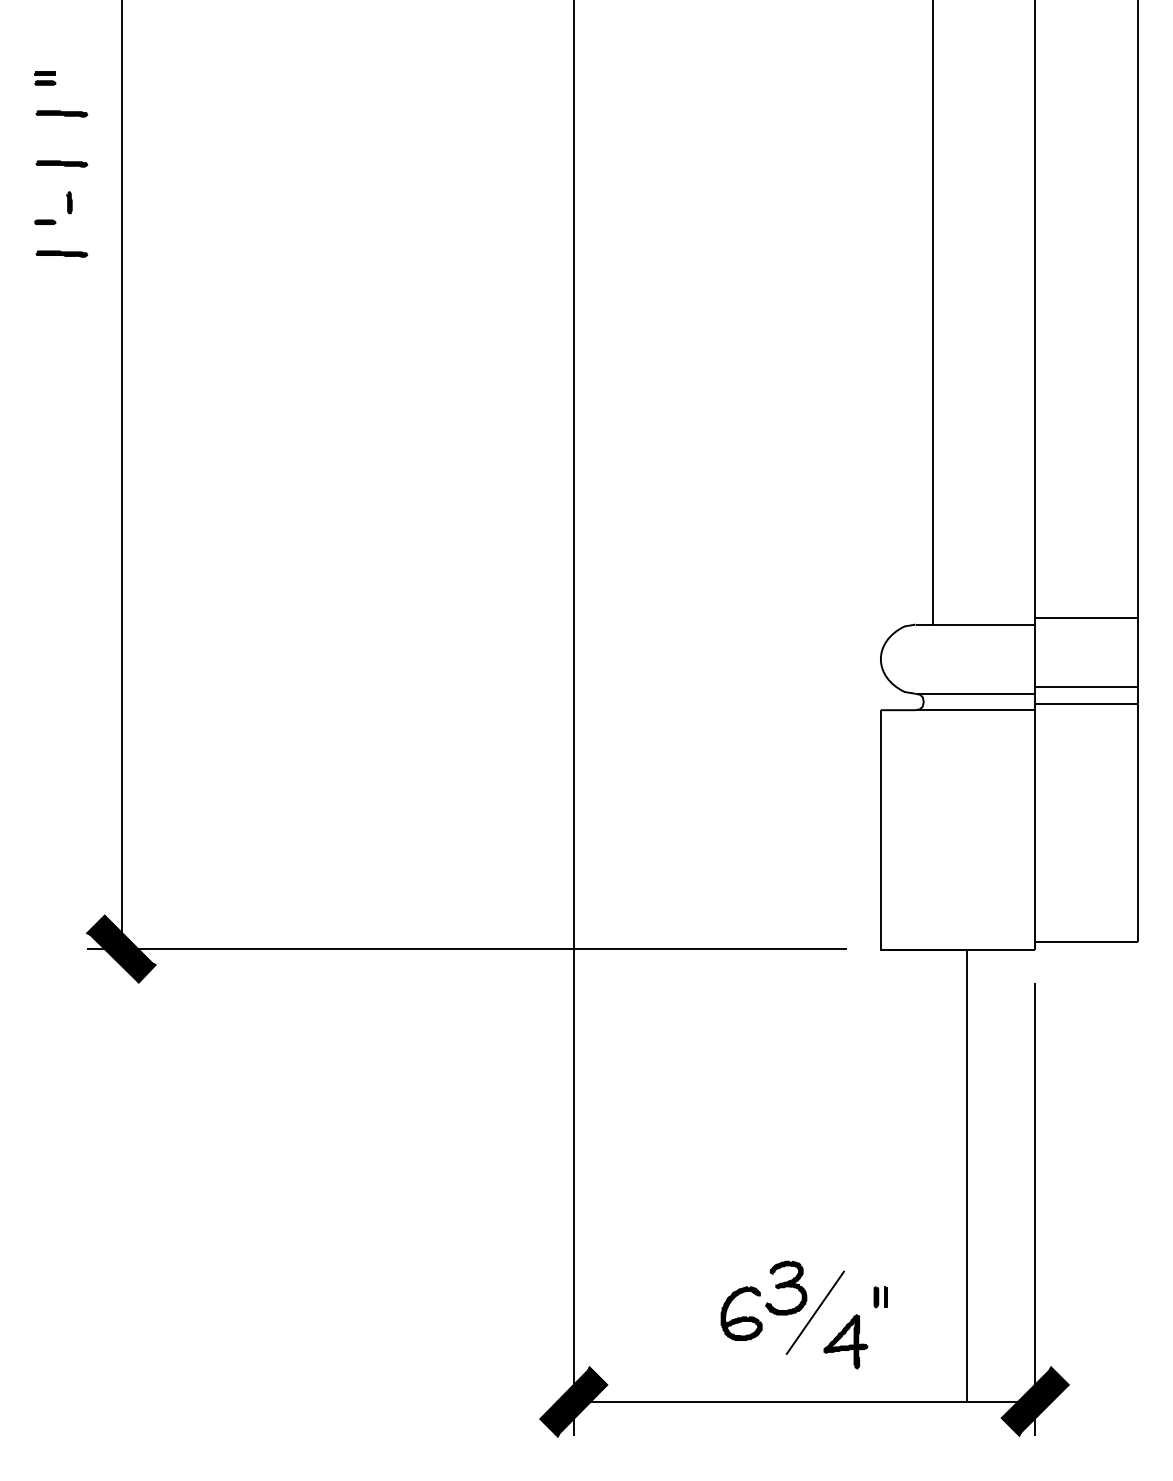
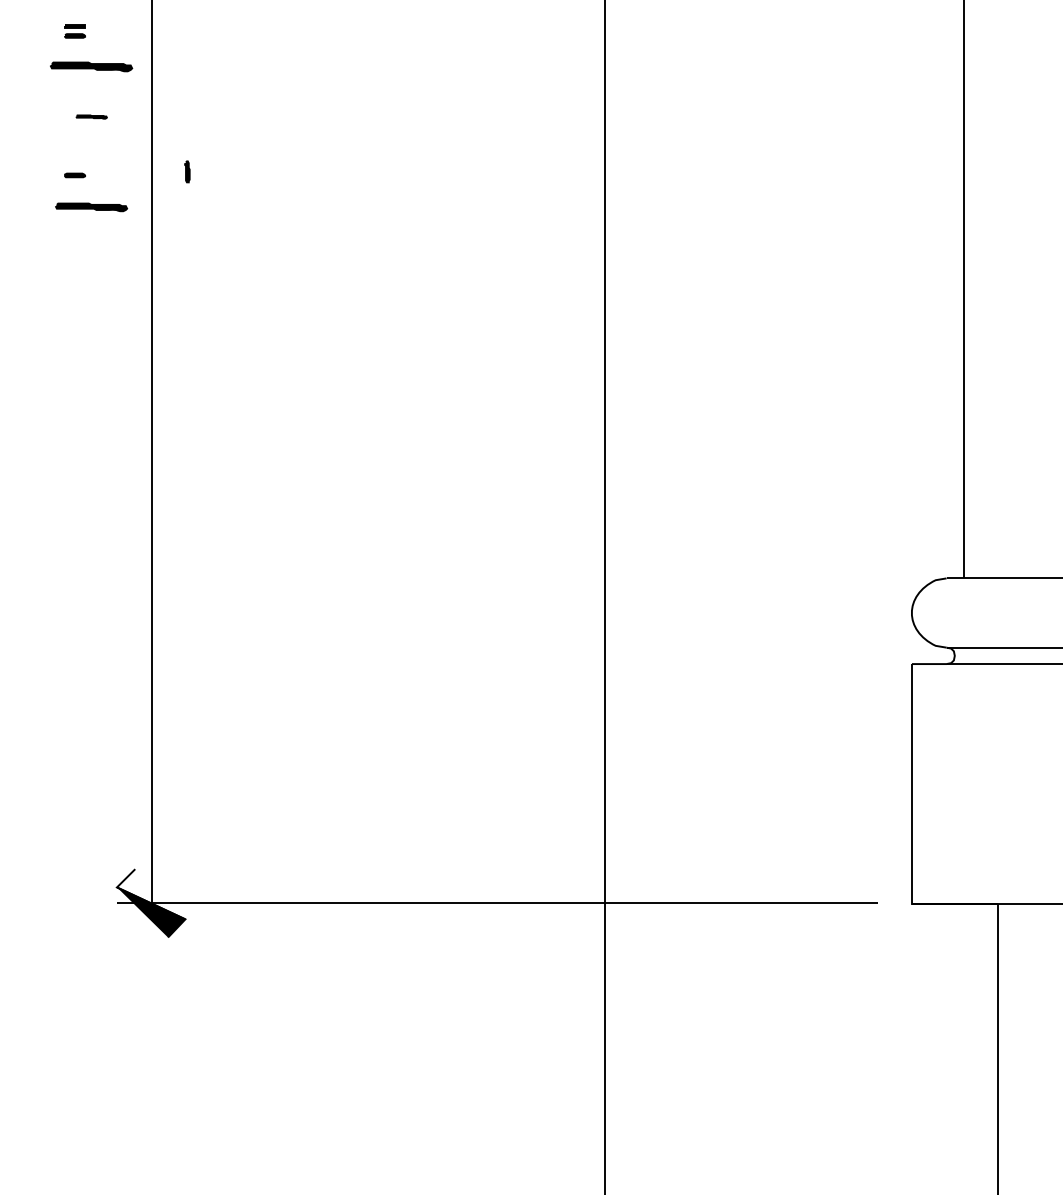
part: (61, 113) -> (91, 66), size x1.6
part: (61, 163) -> (91, 116), size x0.6
part: (69, 202) -> (187, 171), moved
part: (61, 253) -> (91, 206), size x1.4
fill: (121, 939) -> (151, 893), removed

